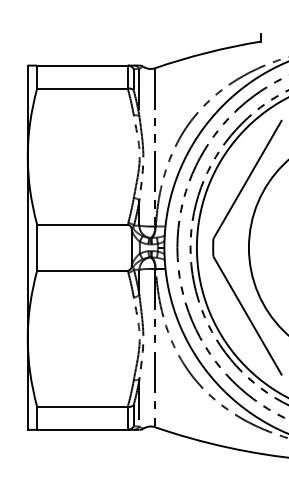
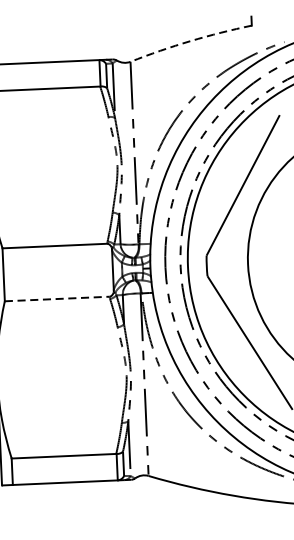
arc: (207, 52) -> (190, 40), solid -> dashed
line: (83, 270) -> (58, 298), solid -> dashed

